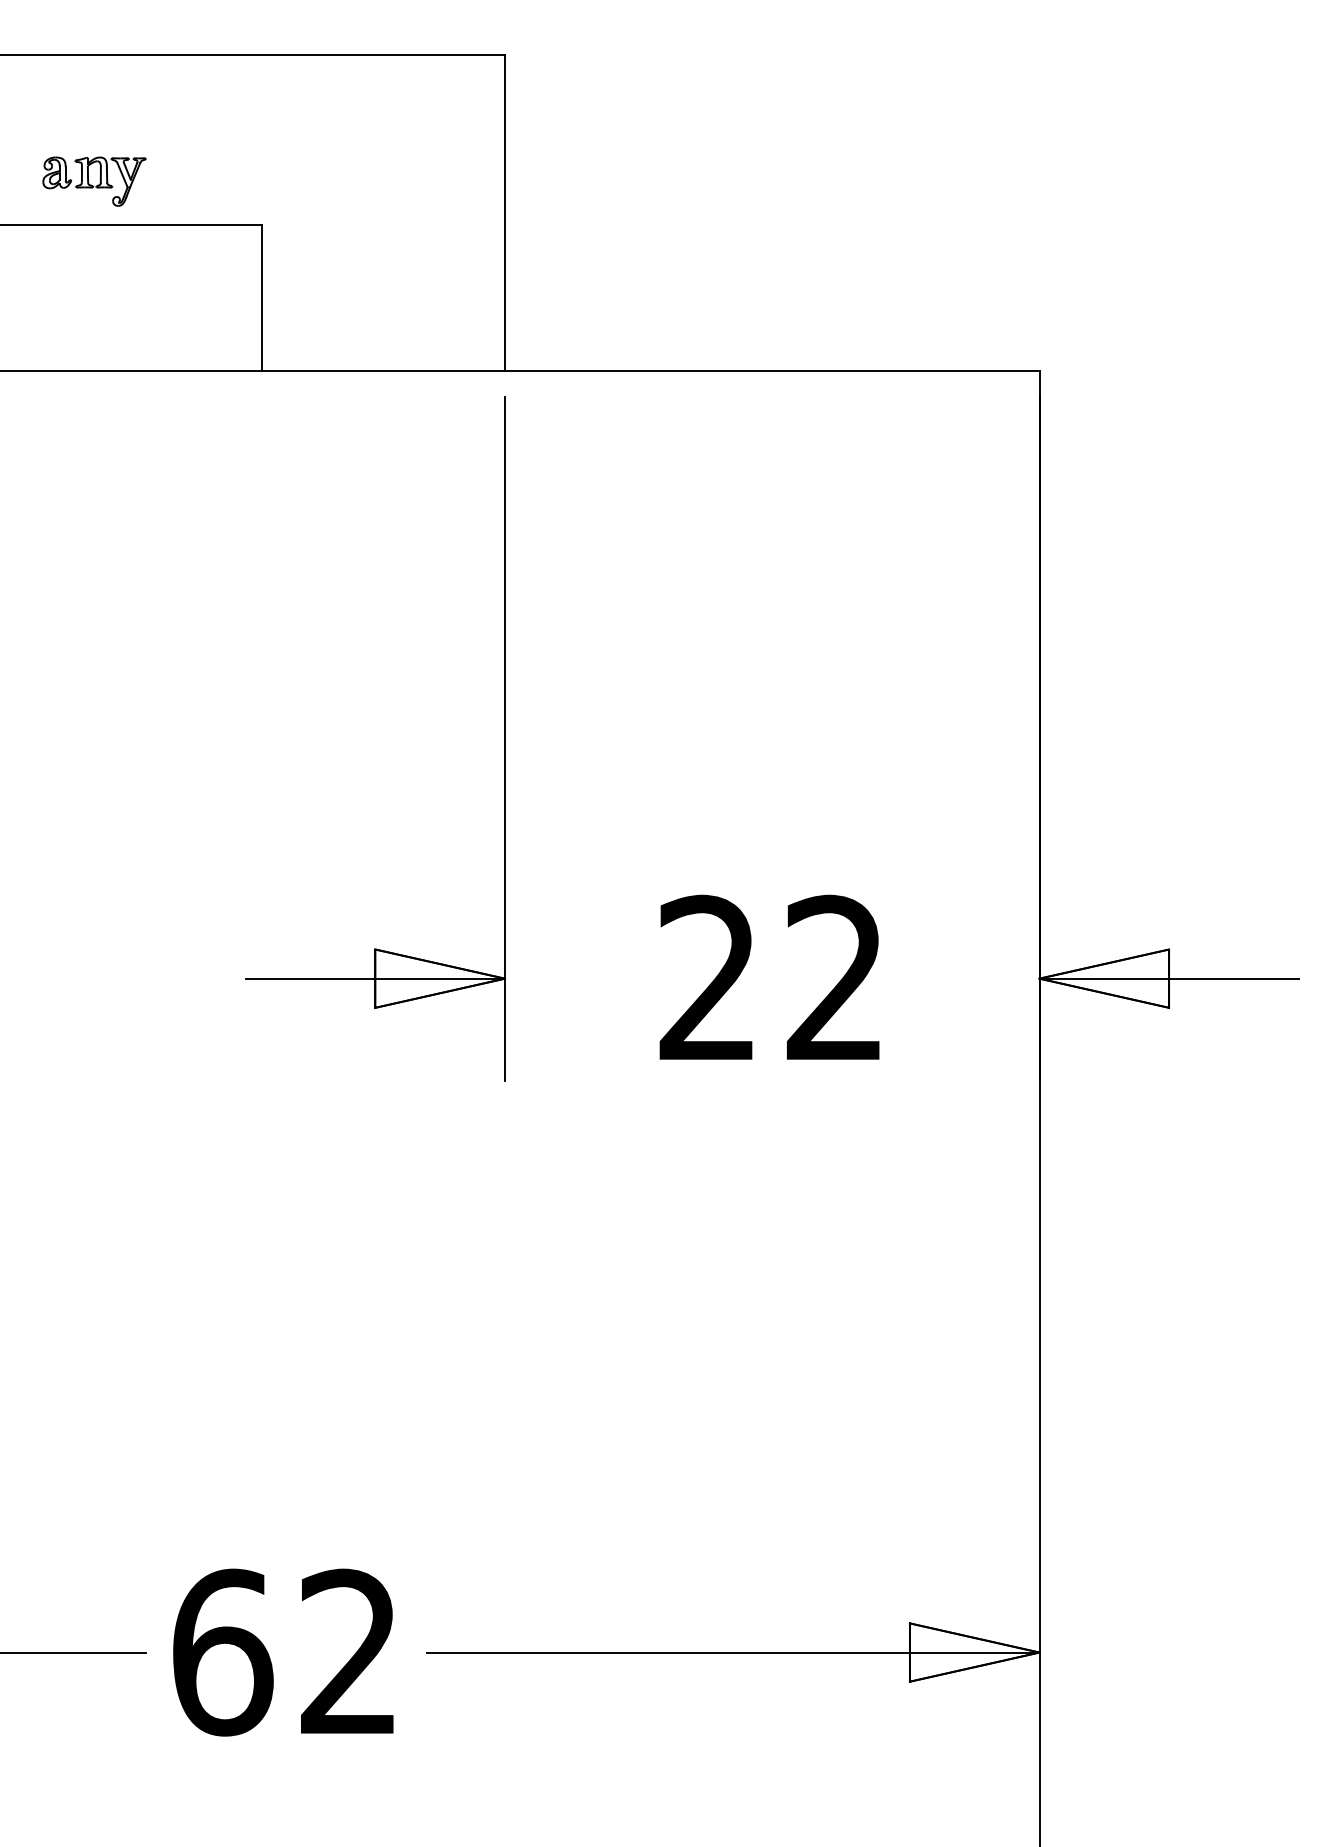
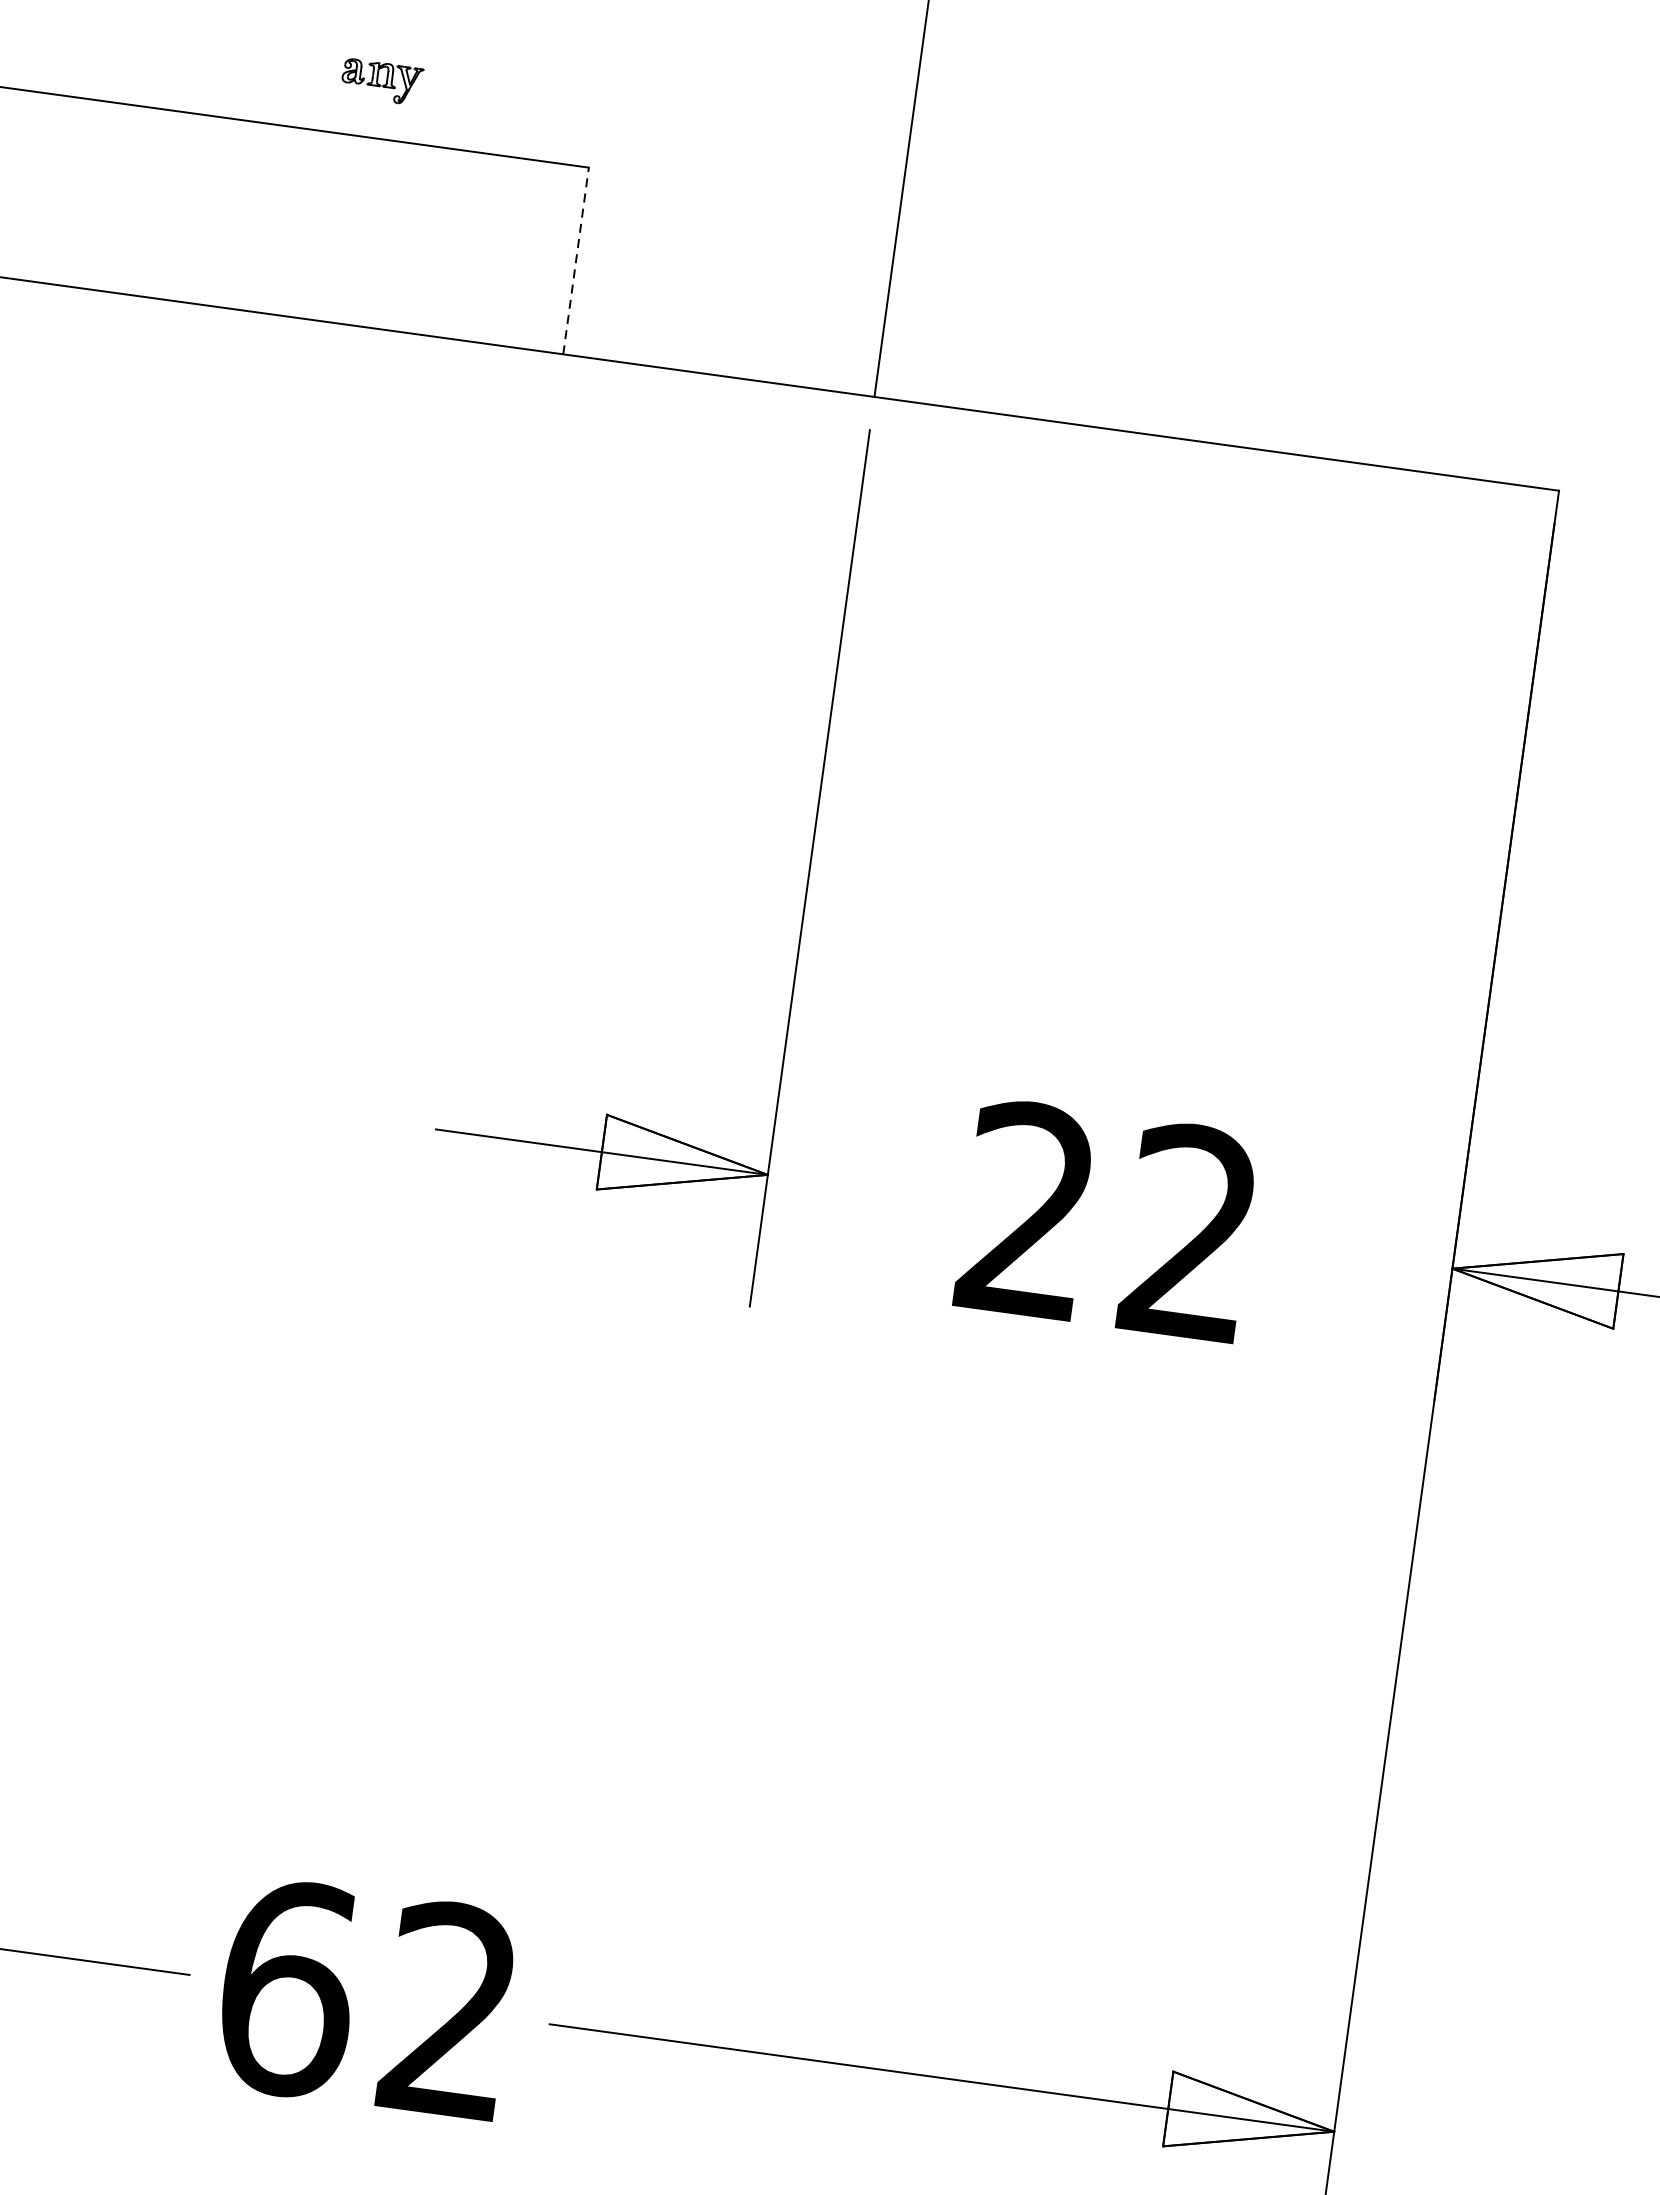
part: (94, 181) -> (381, 81), size x0.6
line: (262, 298) -> (576, 261), solid -> dashed

